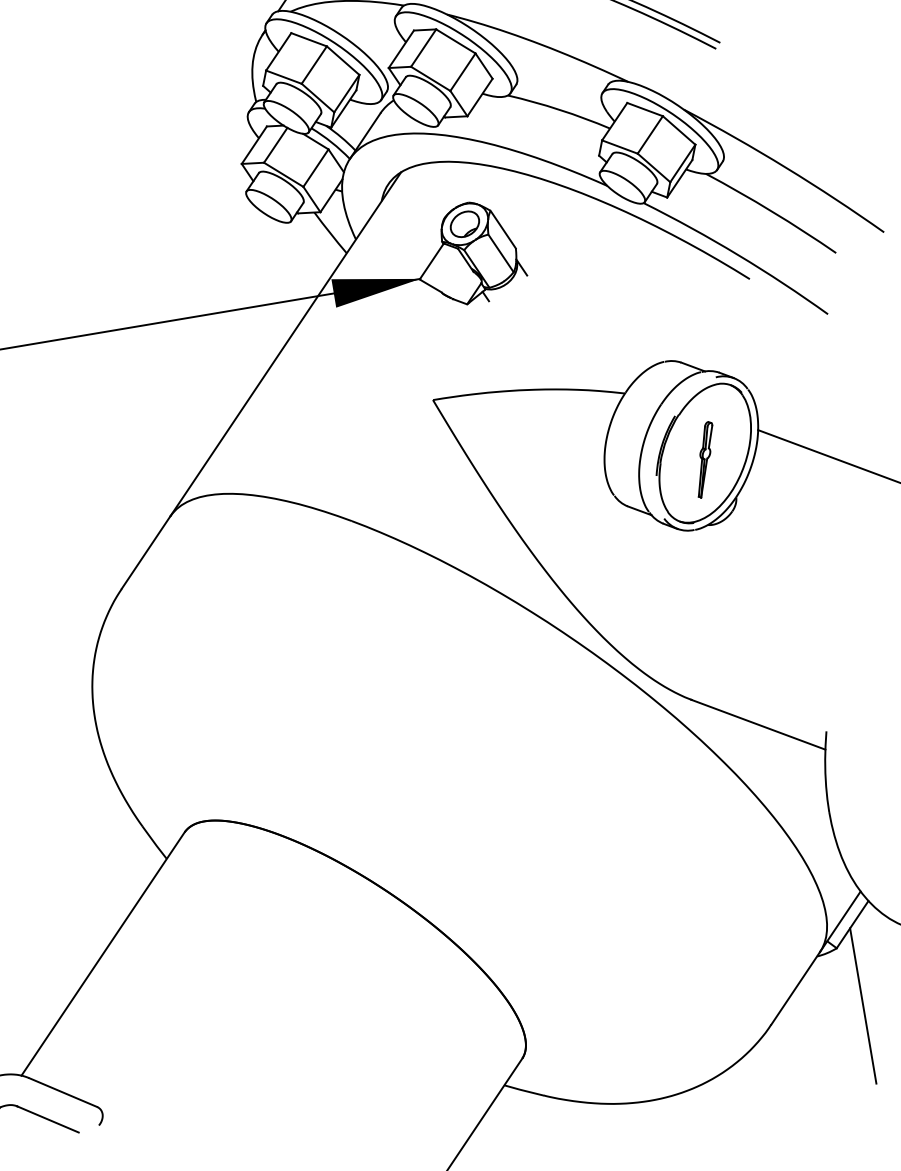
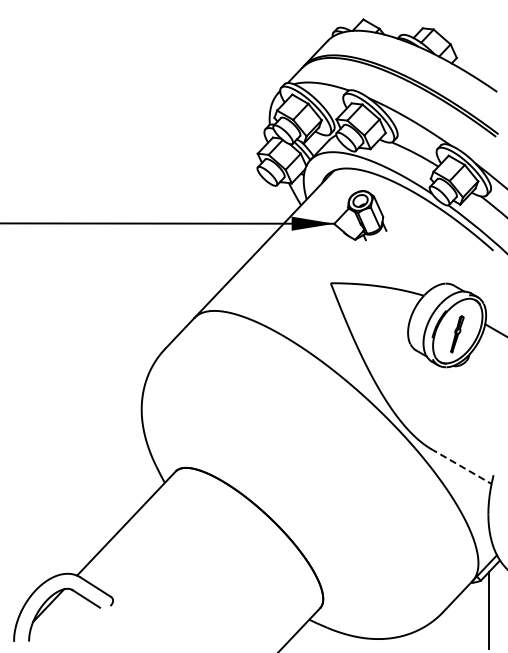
line: (758, 724) -> (461, 466), solid -> dashed

